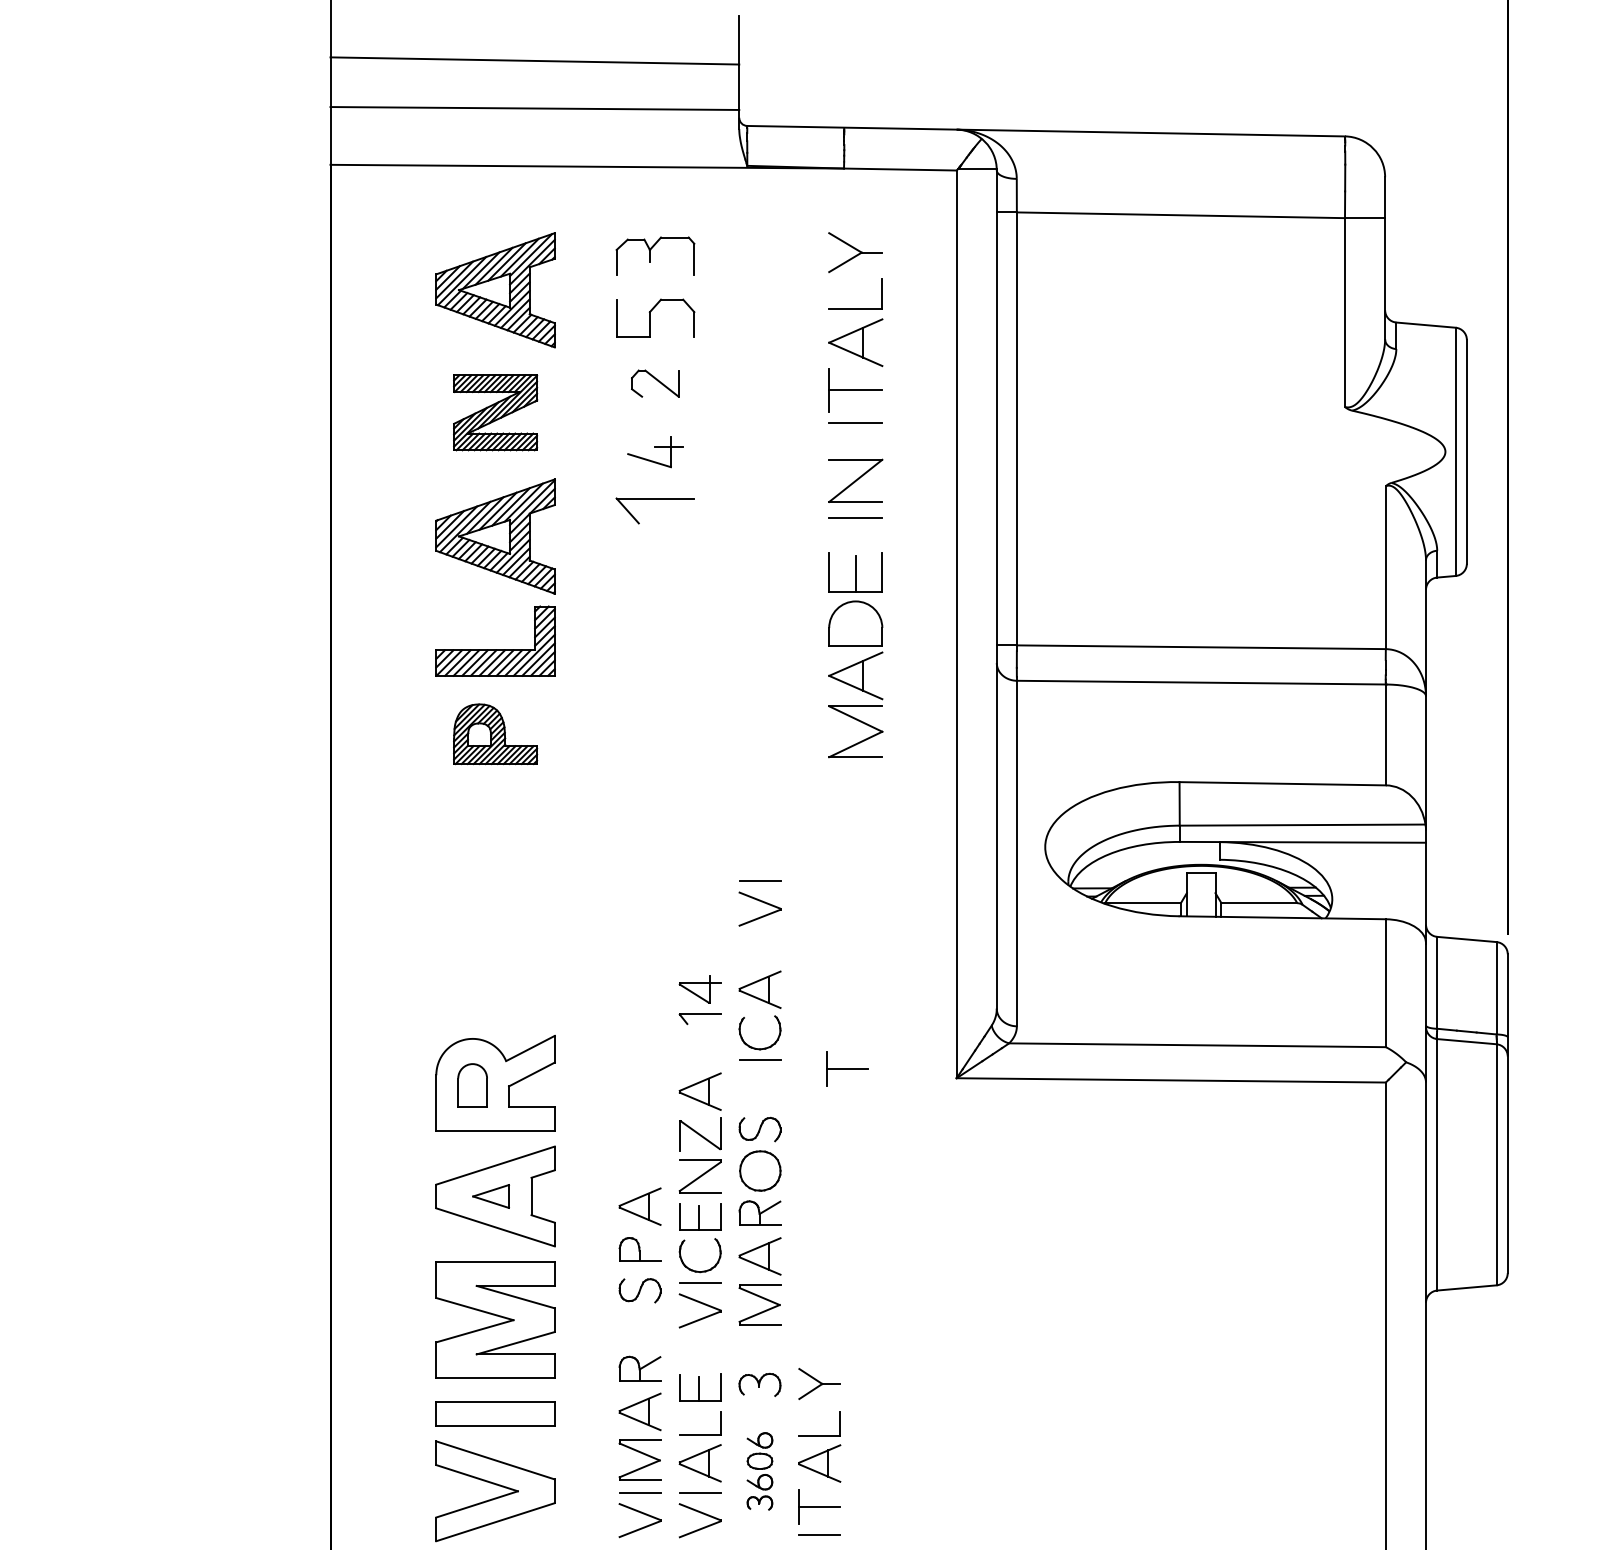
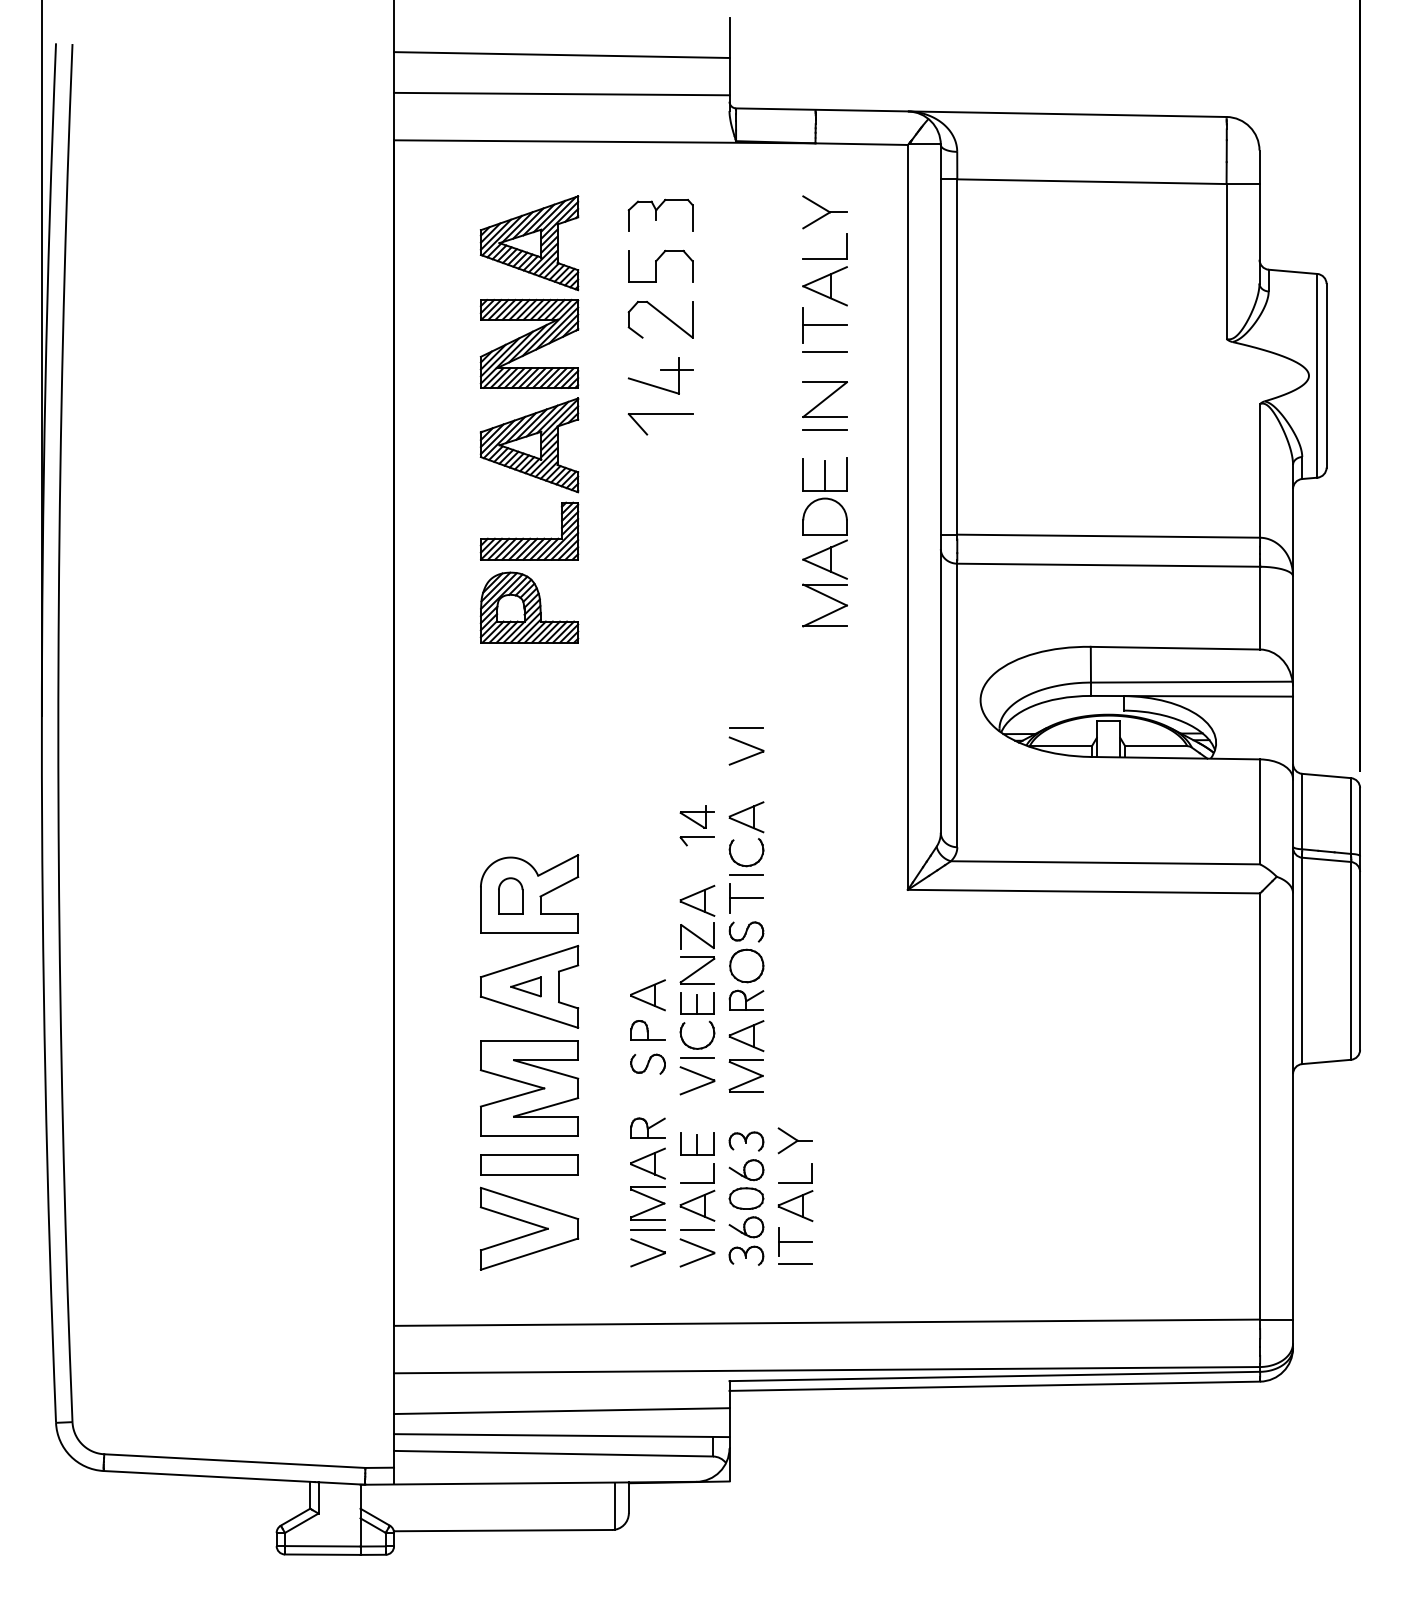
part: (655, 383) -> (660, 319), size x1.67
part: (495, 412) -> (529, 343), size x1.43
part: (655, 451) -> (660, 375), size x1.43
part: (495, 734) -> (529, 607), size x1.43
part: (847, 1069) -> (746, 898), moved
part: (759, 1471) -> (746, 1212), size x1.67

